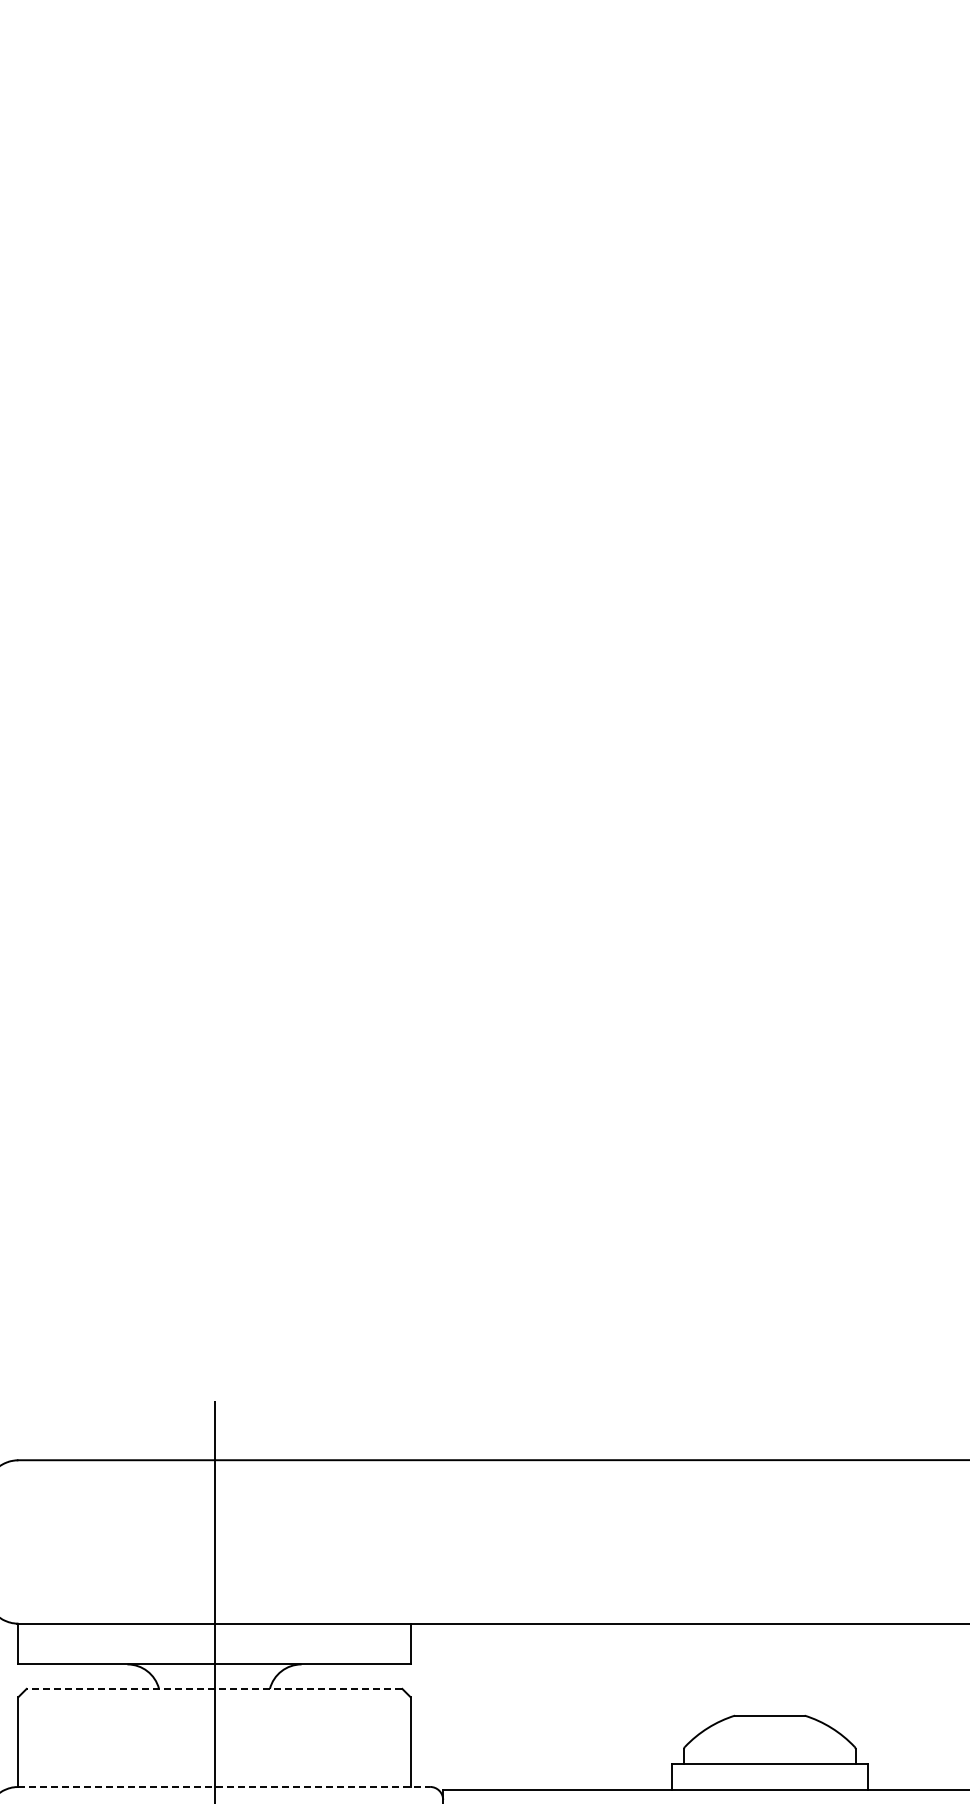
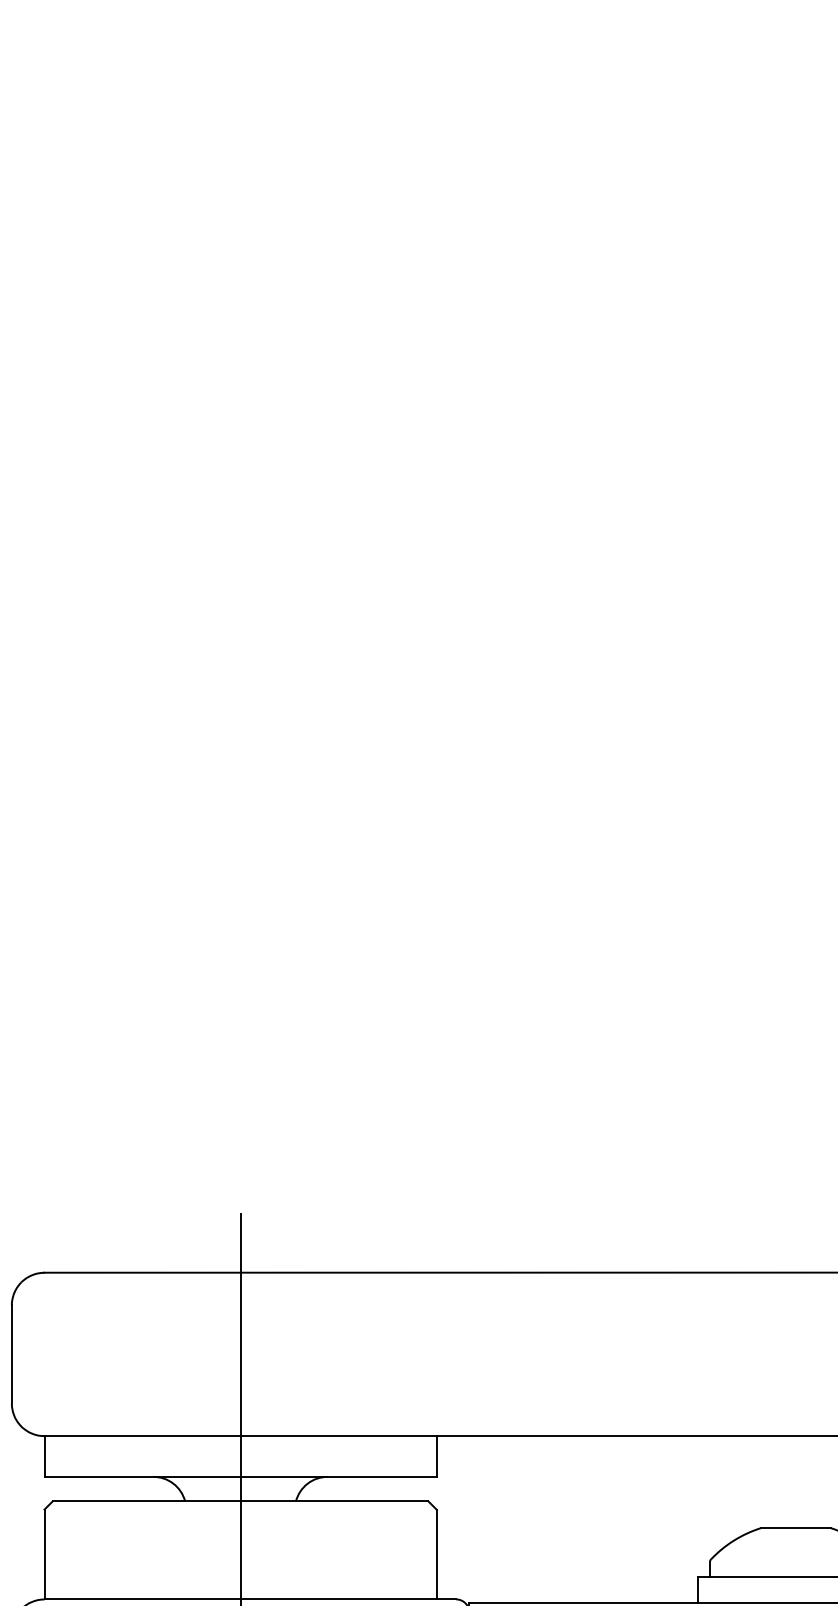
line: (214, 1688) -> (240, 1500), dashed -> solid
line: (224, 1786) -> (250, 1598), dashed -> solid

